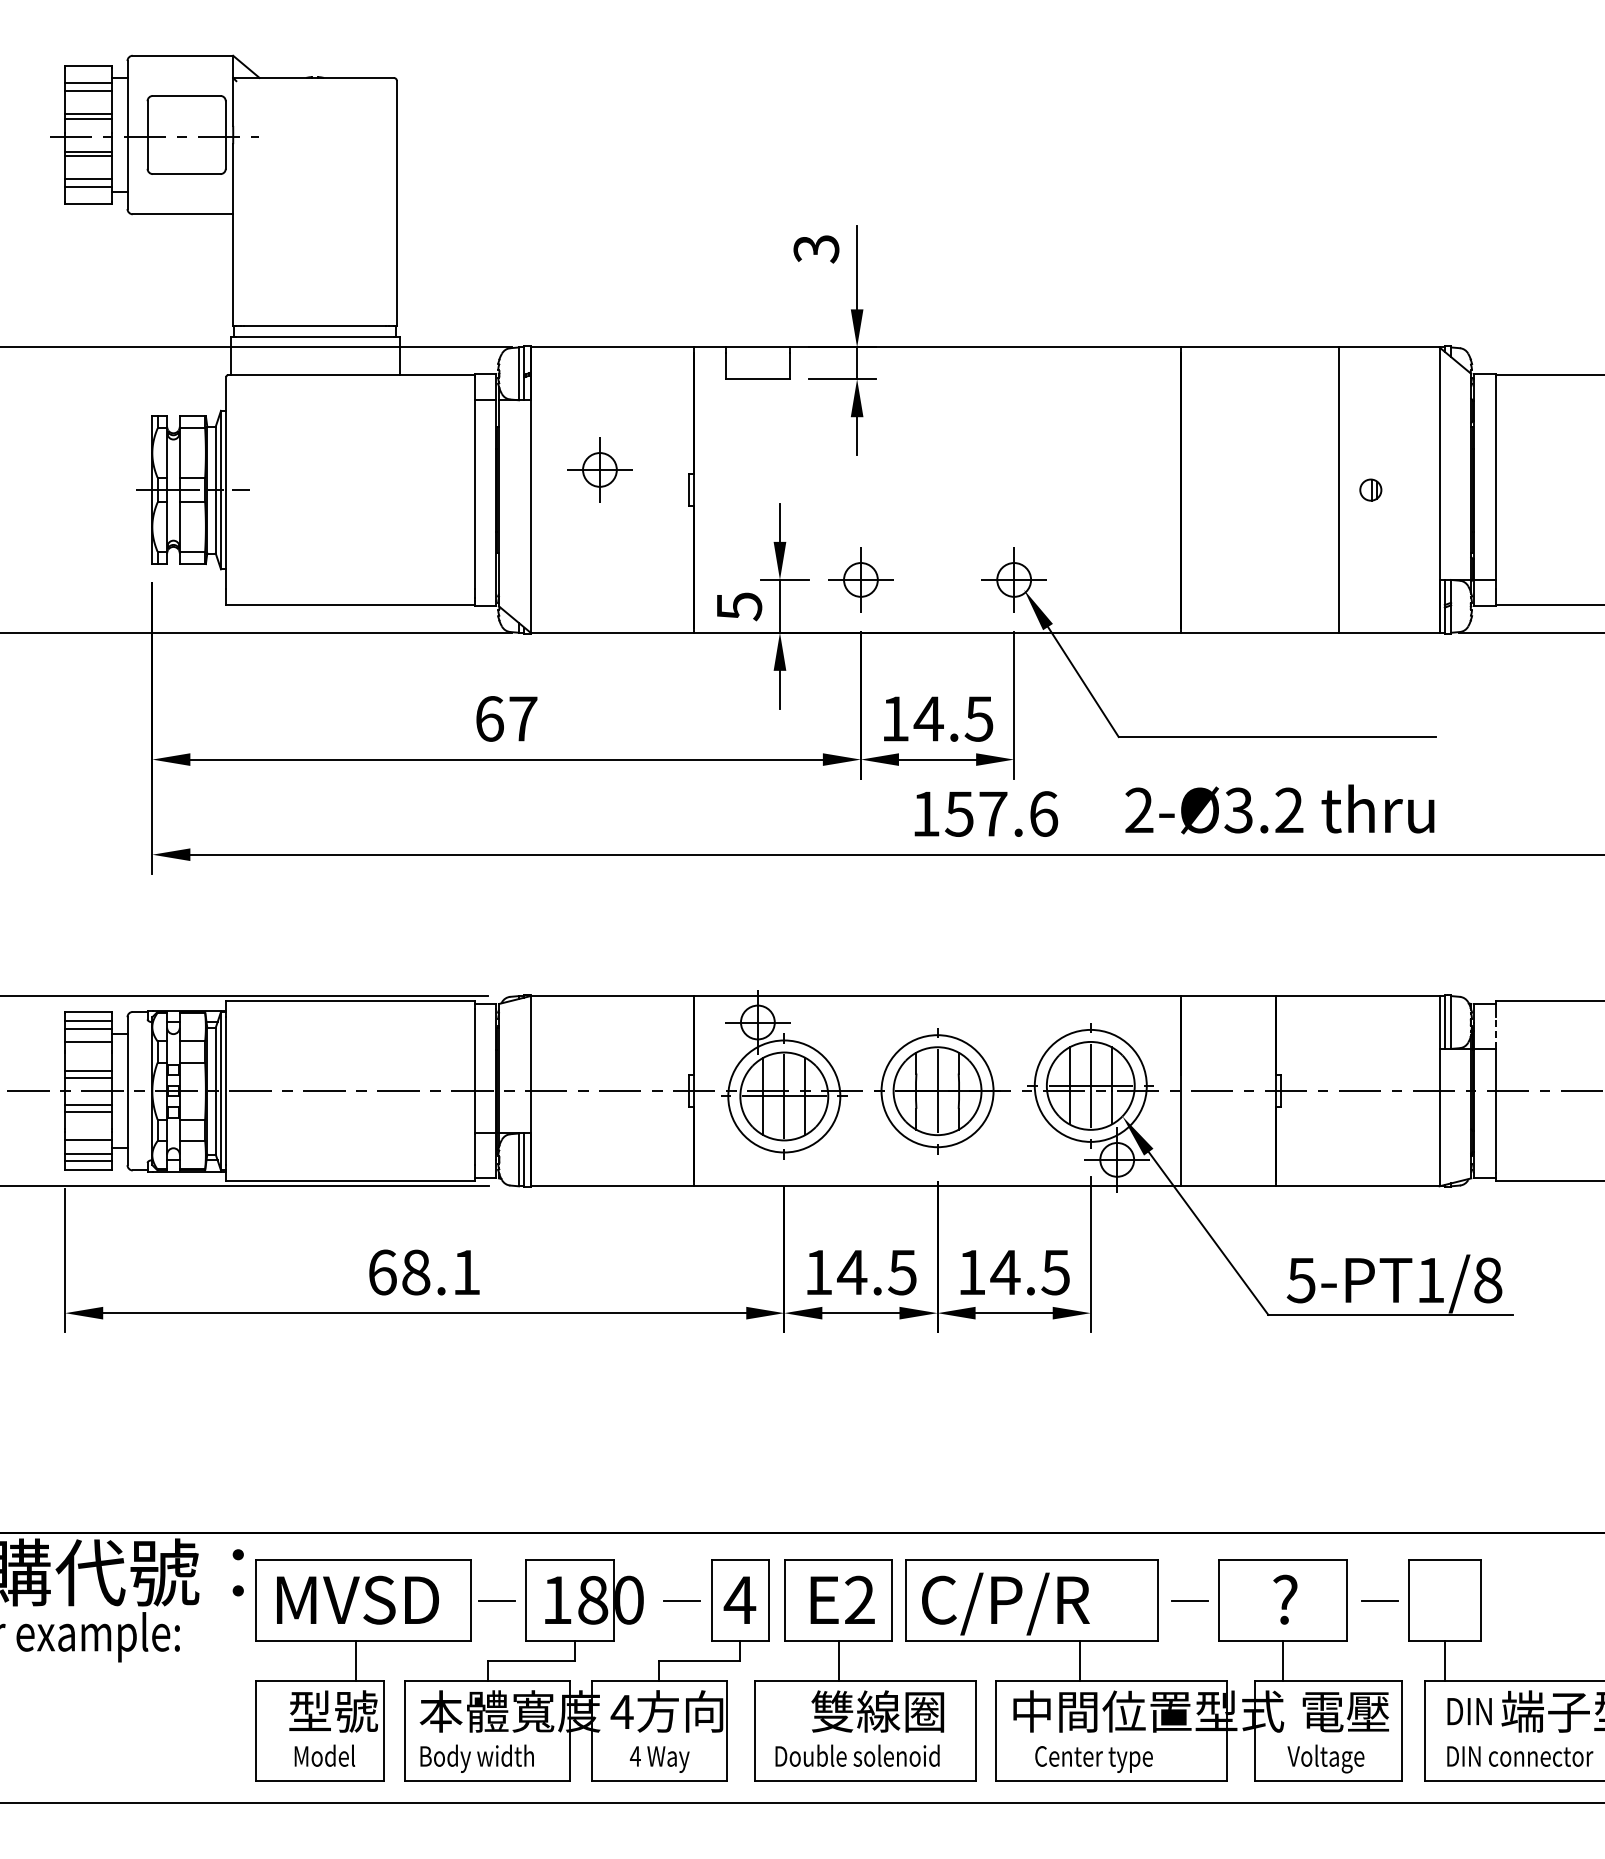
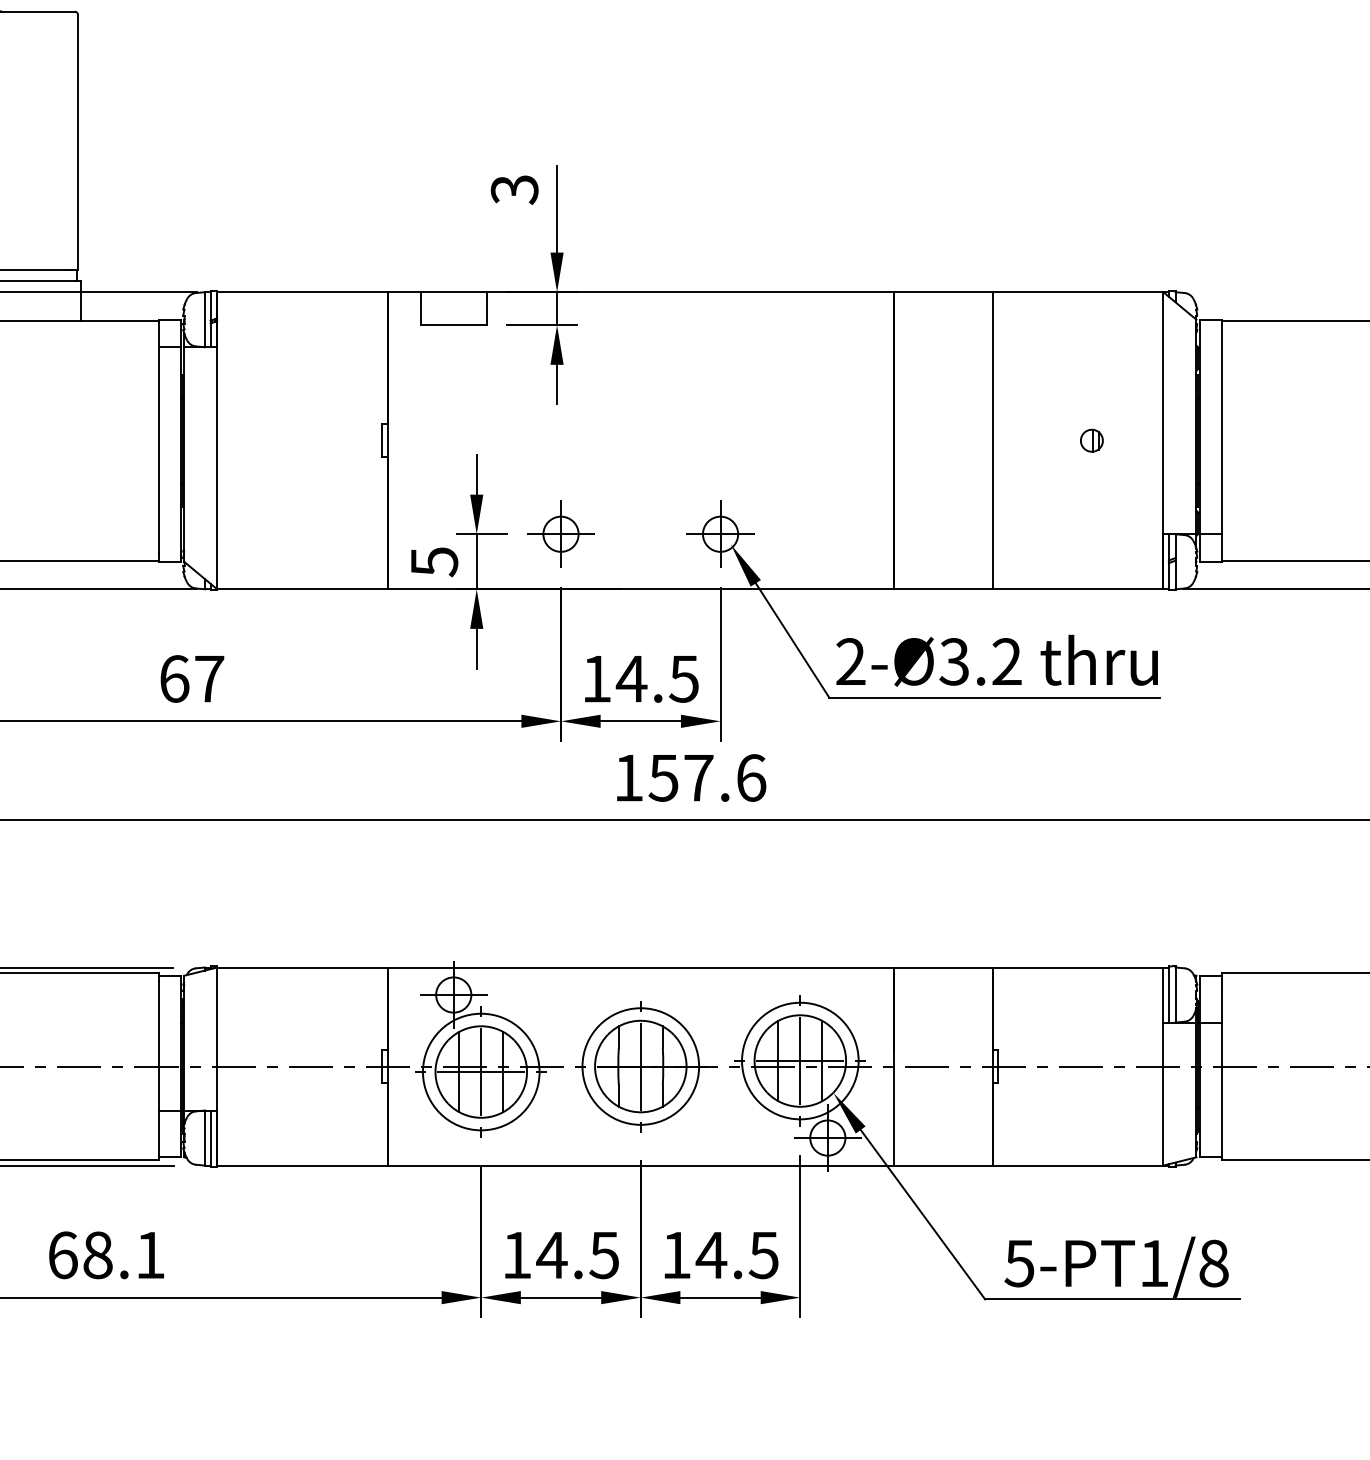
part: (599, 469) -> (288, 419), removed
line: (1338, 489) -> (992, 440), moved
text: (1279, 809) -> (996, 660), moved
line: (1495, 1033) -> (1221, 1006), dashed -> solid

